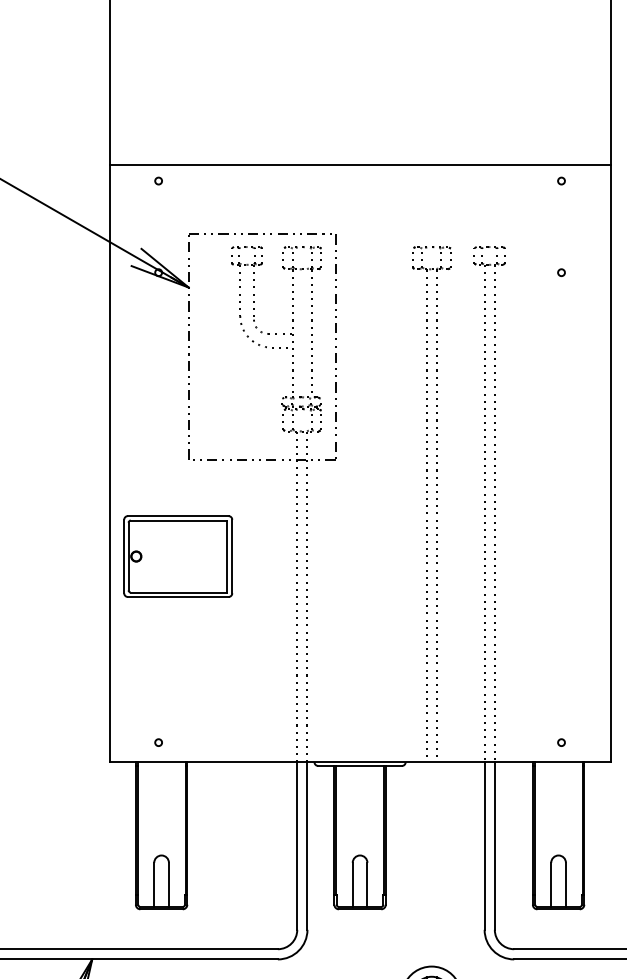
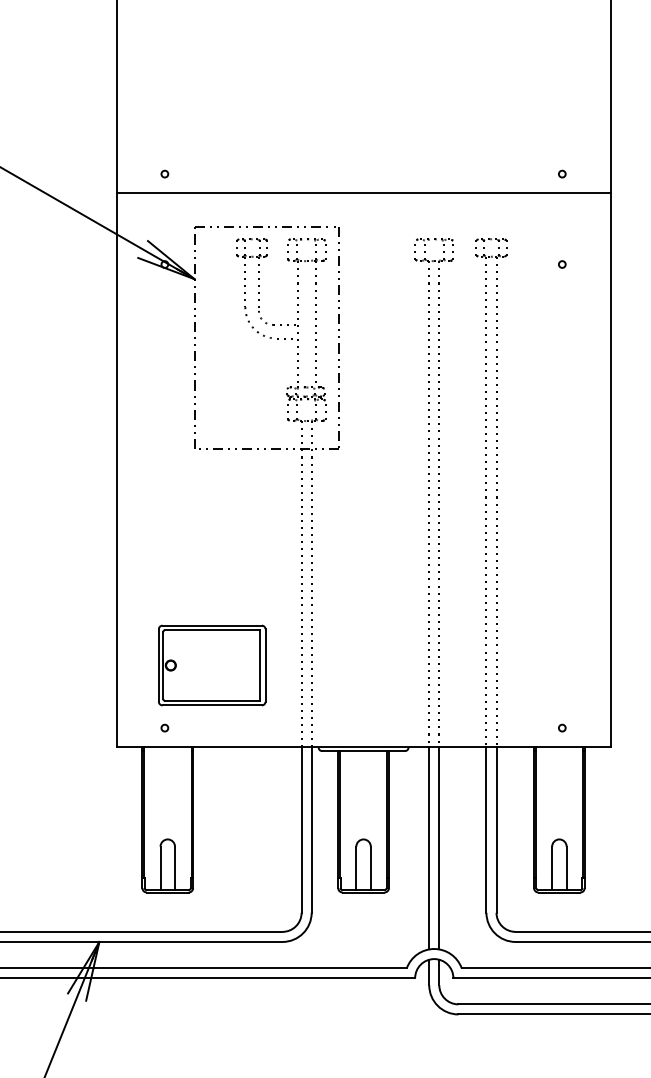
line: (359, 164) -> (363, 192), moved
part: (178, 556) -> (212, 665), moved
line: (426, 864) -> (429, 848), added
line: (437, 864) -> (439, 848), added

